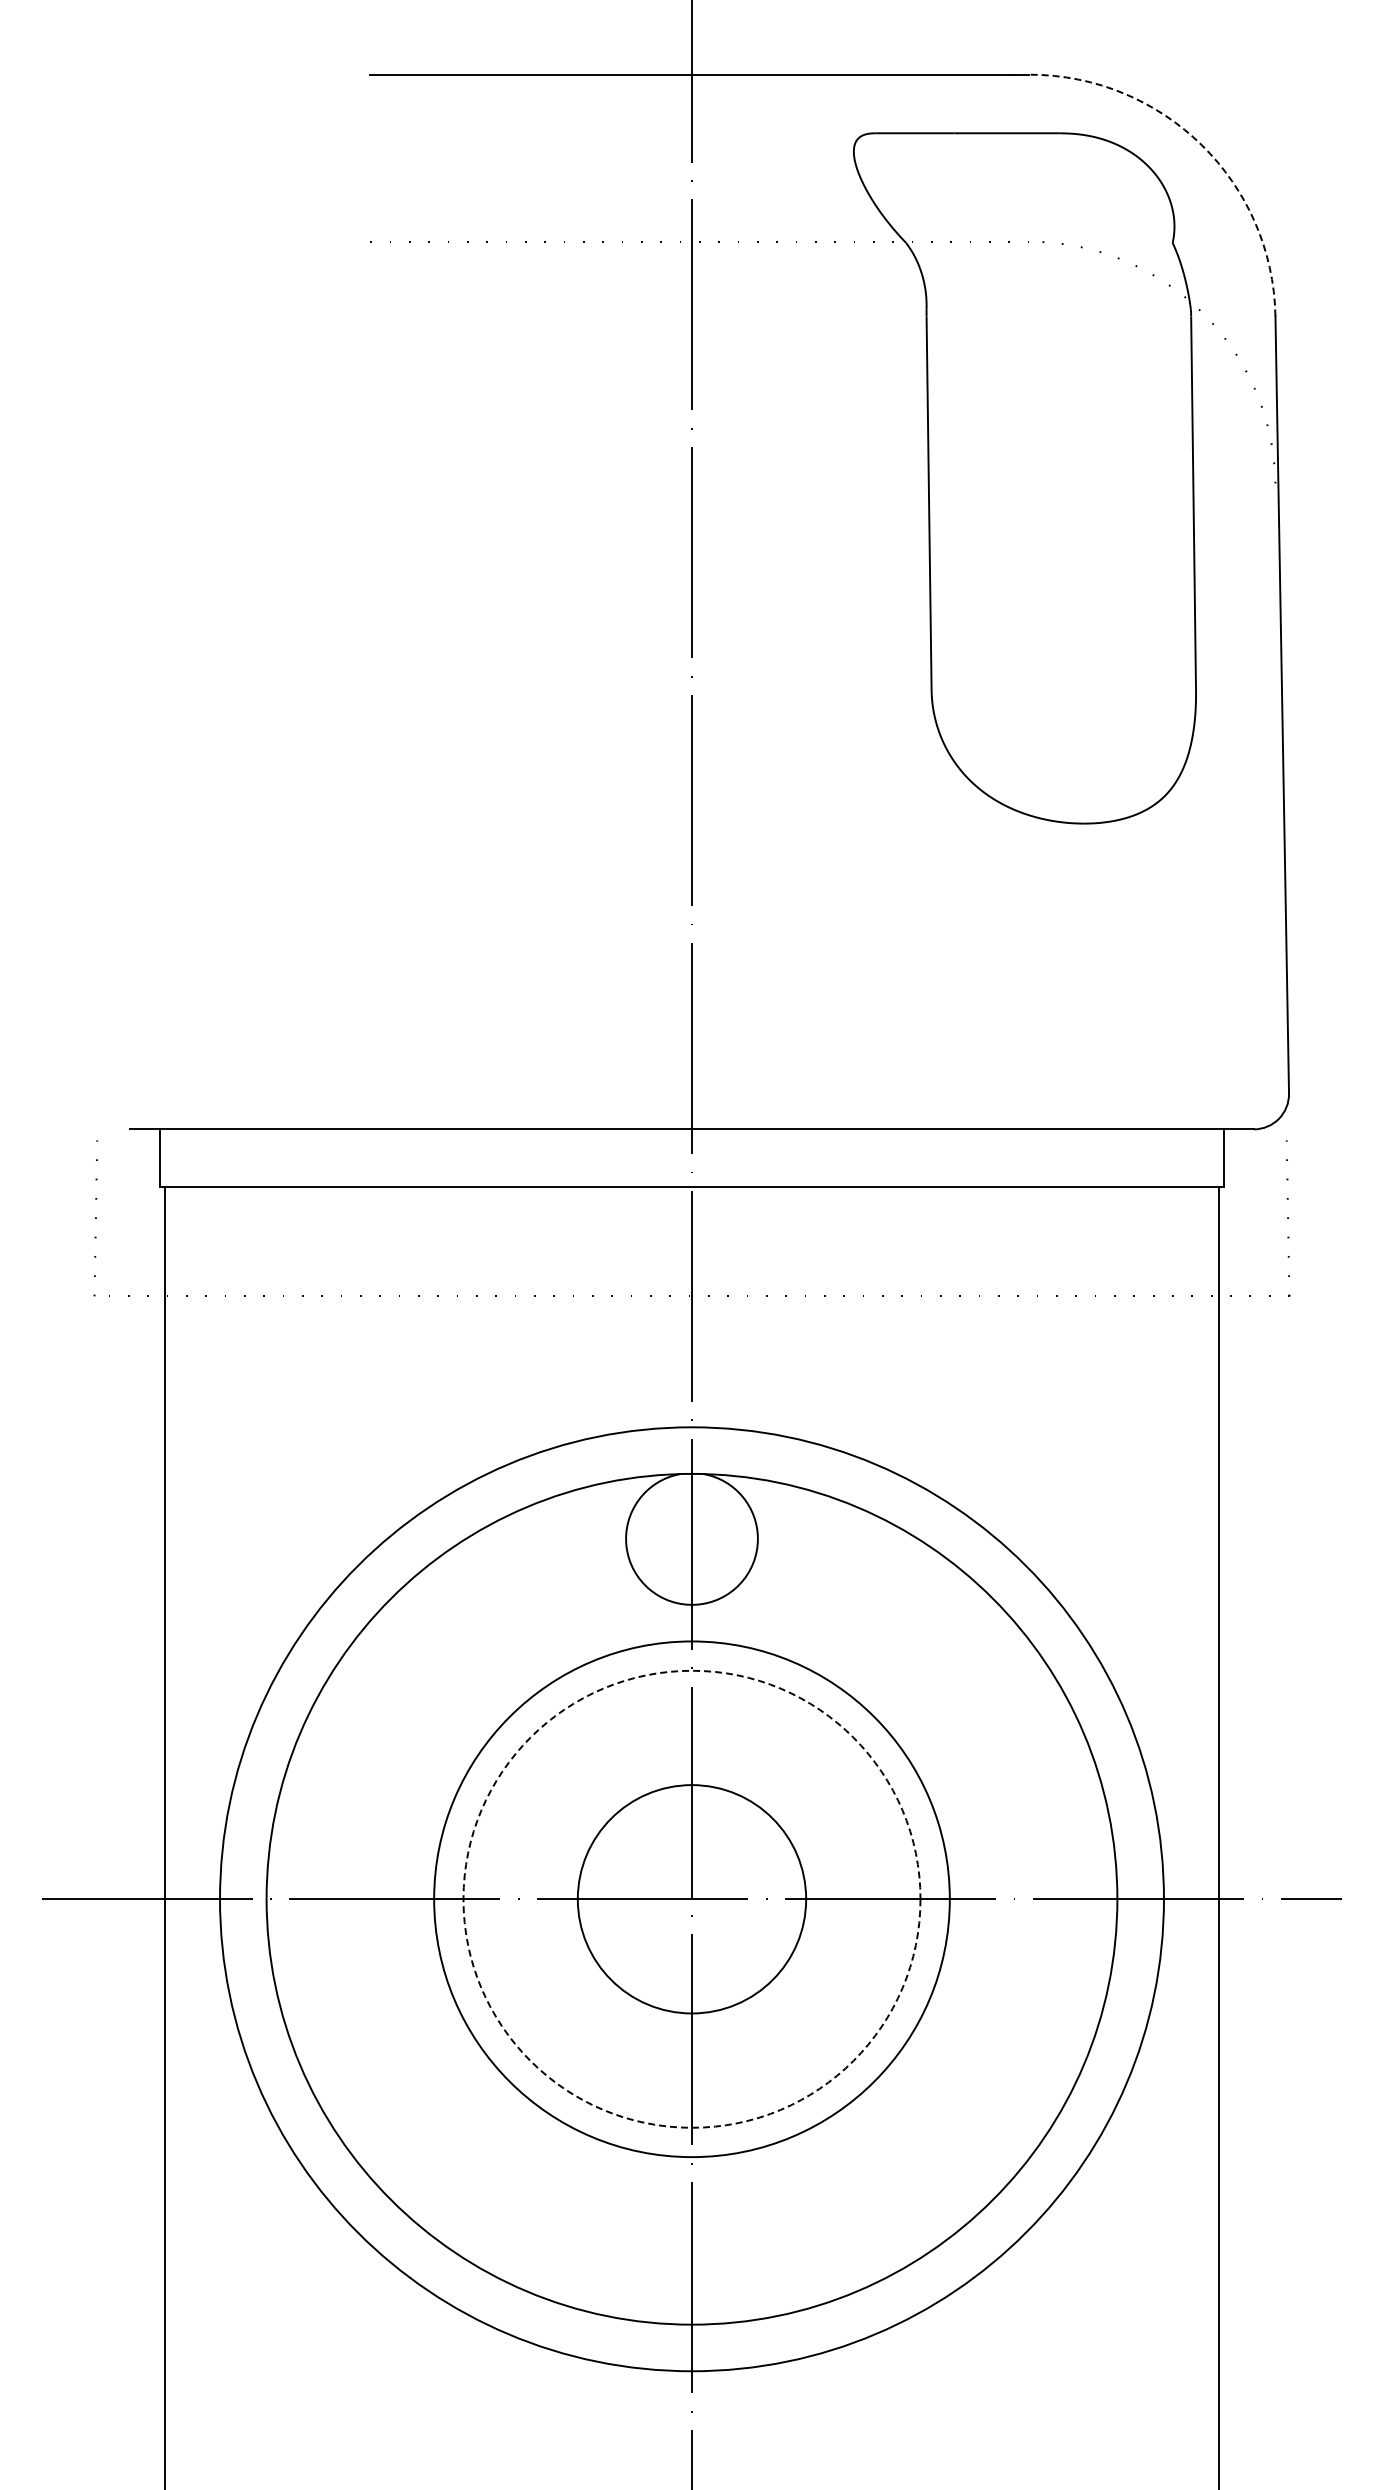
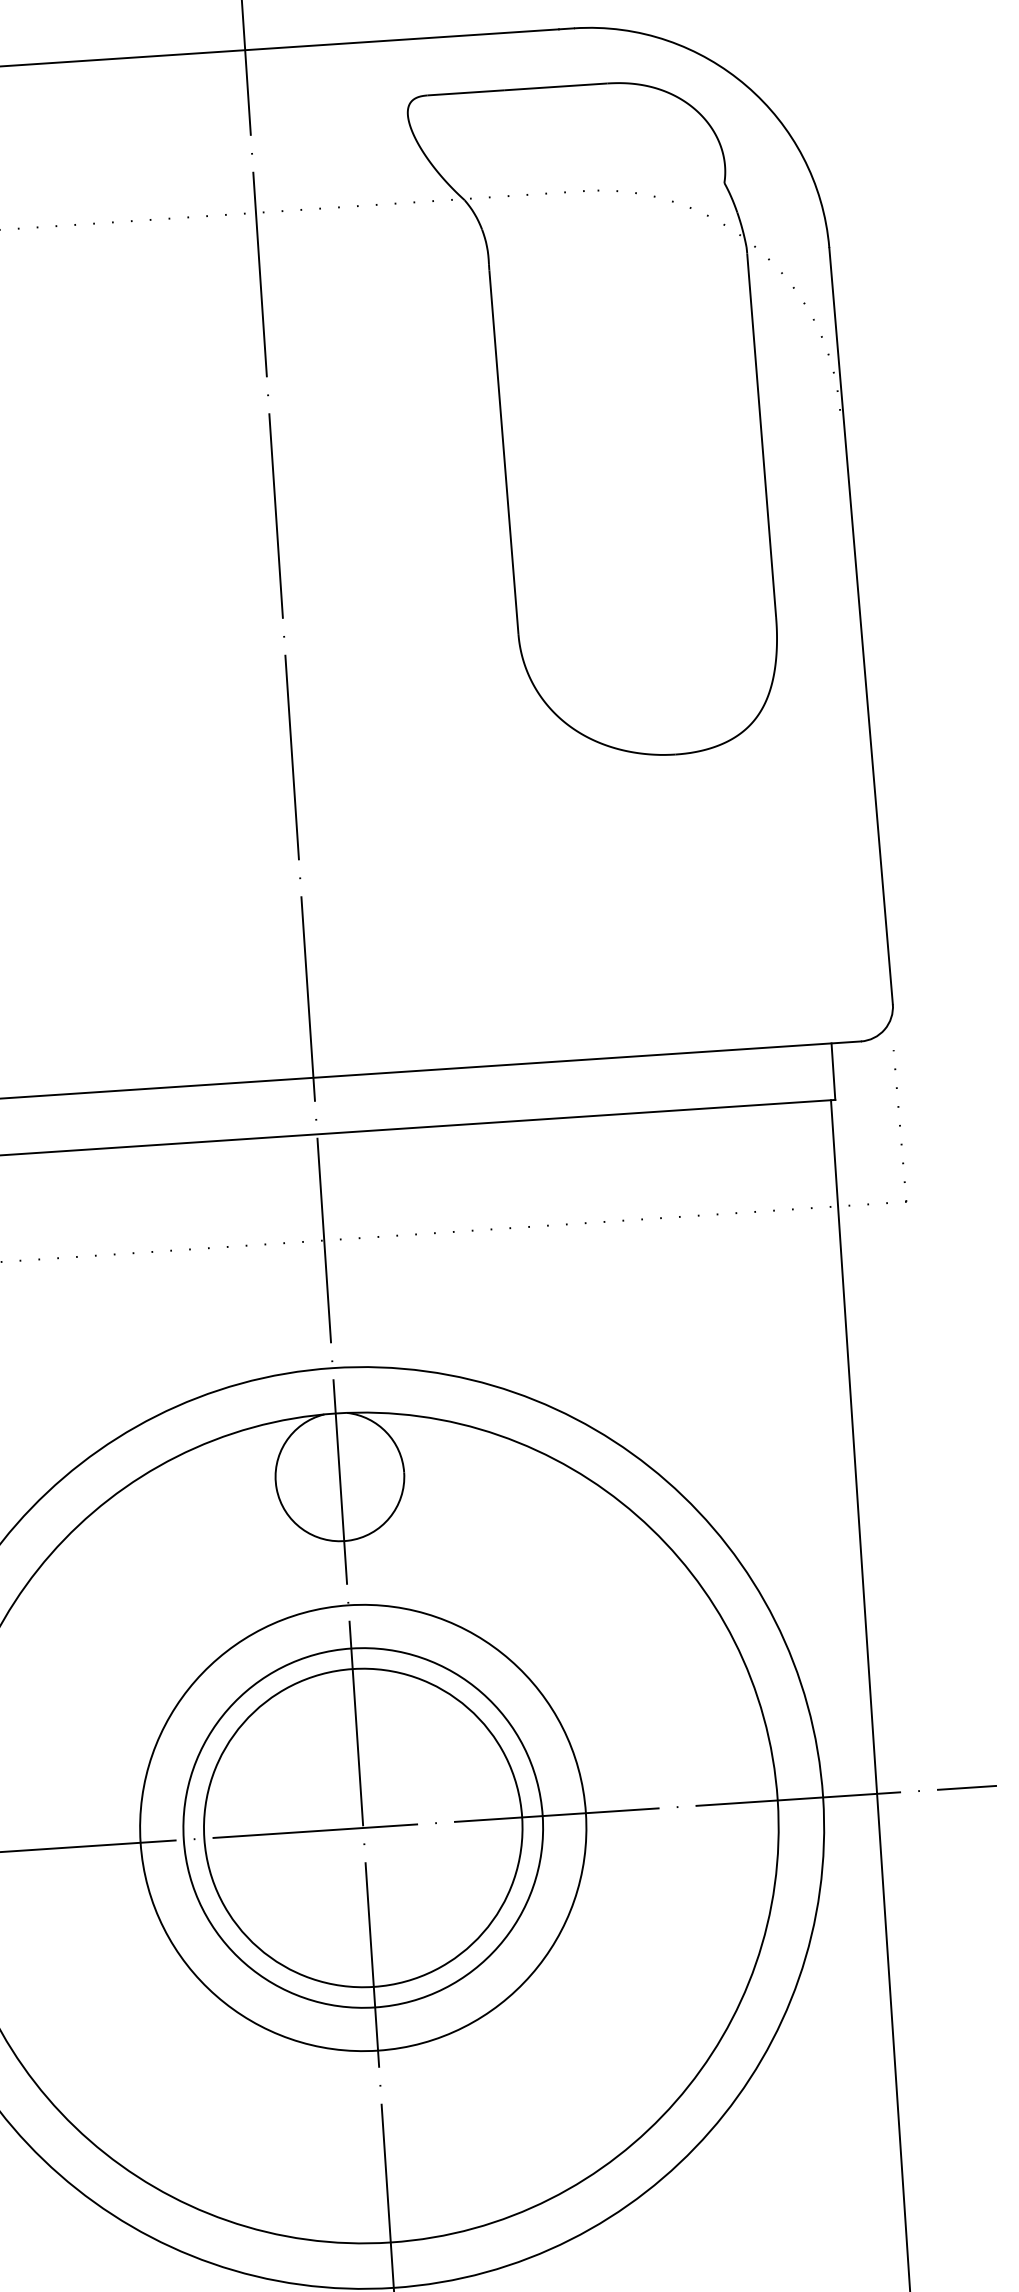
arc: (1201, 145) -> (746, 86), dashed -> solid
circle: (691, 1898) -> (362, 1827), dashed -> solid
circle: (691, 1899) -> (362, 1828), size x0.71
circle: (691, 1899) -> (362, 1828), size x1.43

